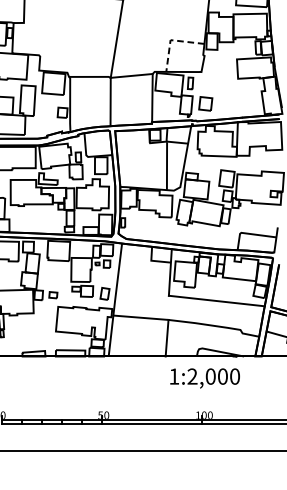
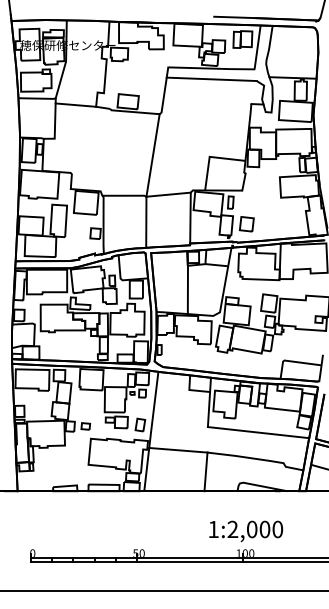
line: (171, 39) -> (210, 156), dashed -> solid
line: (166, 165) -> (187, 289), moved
text: (205, 378) -> (246, 531), moved

